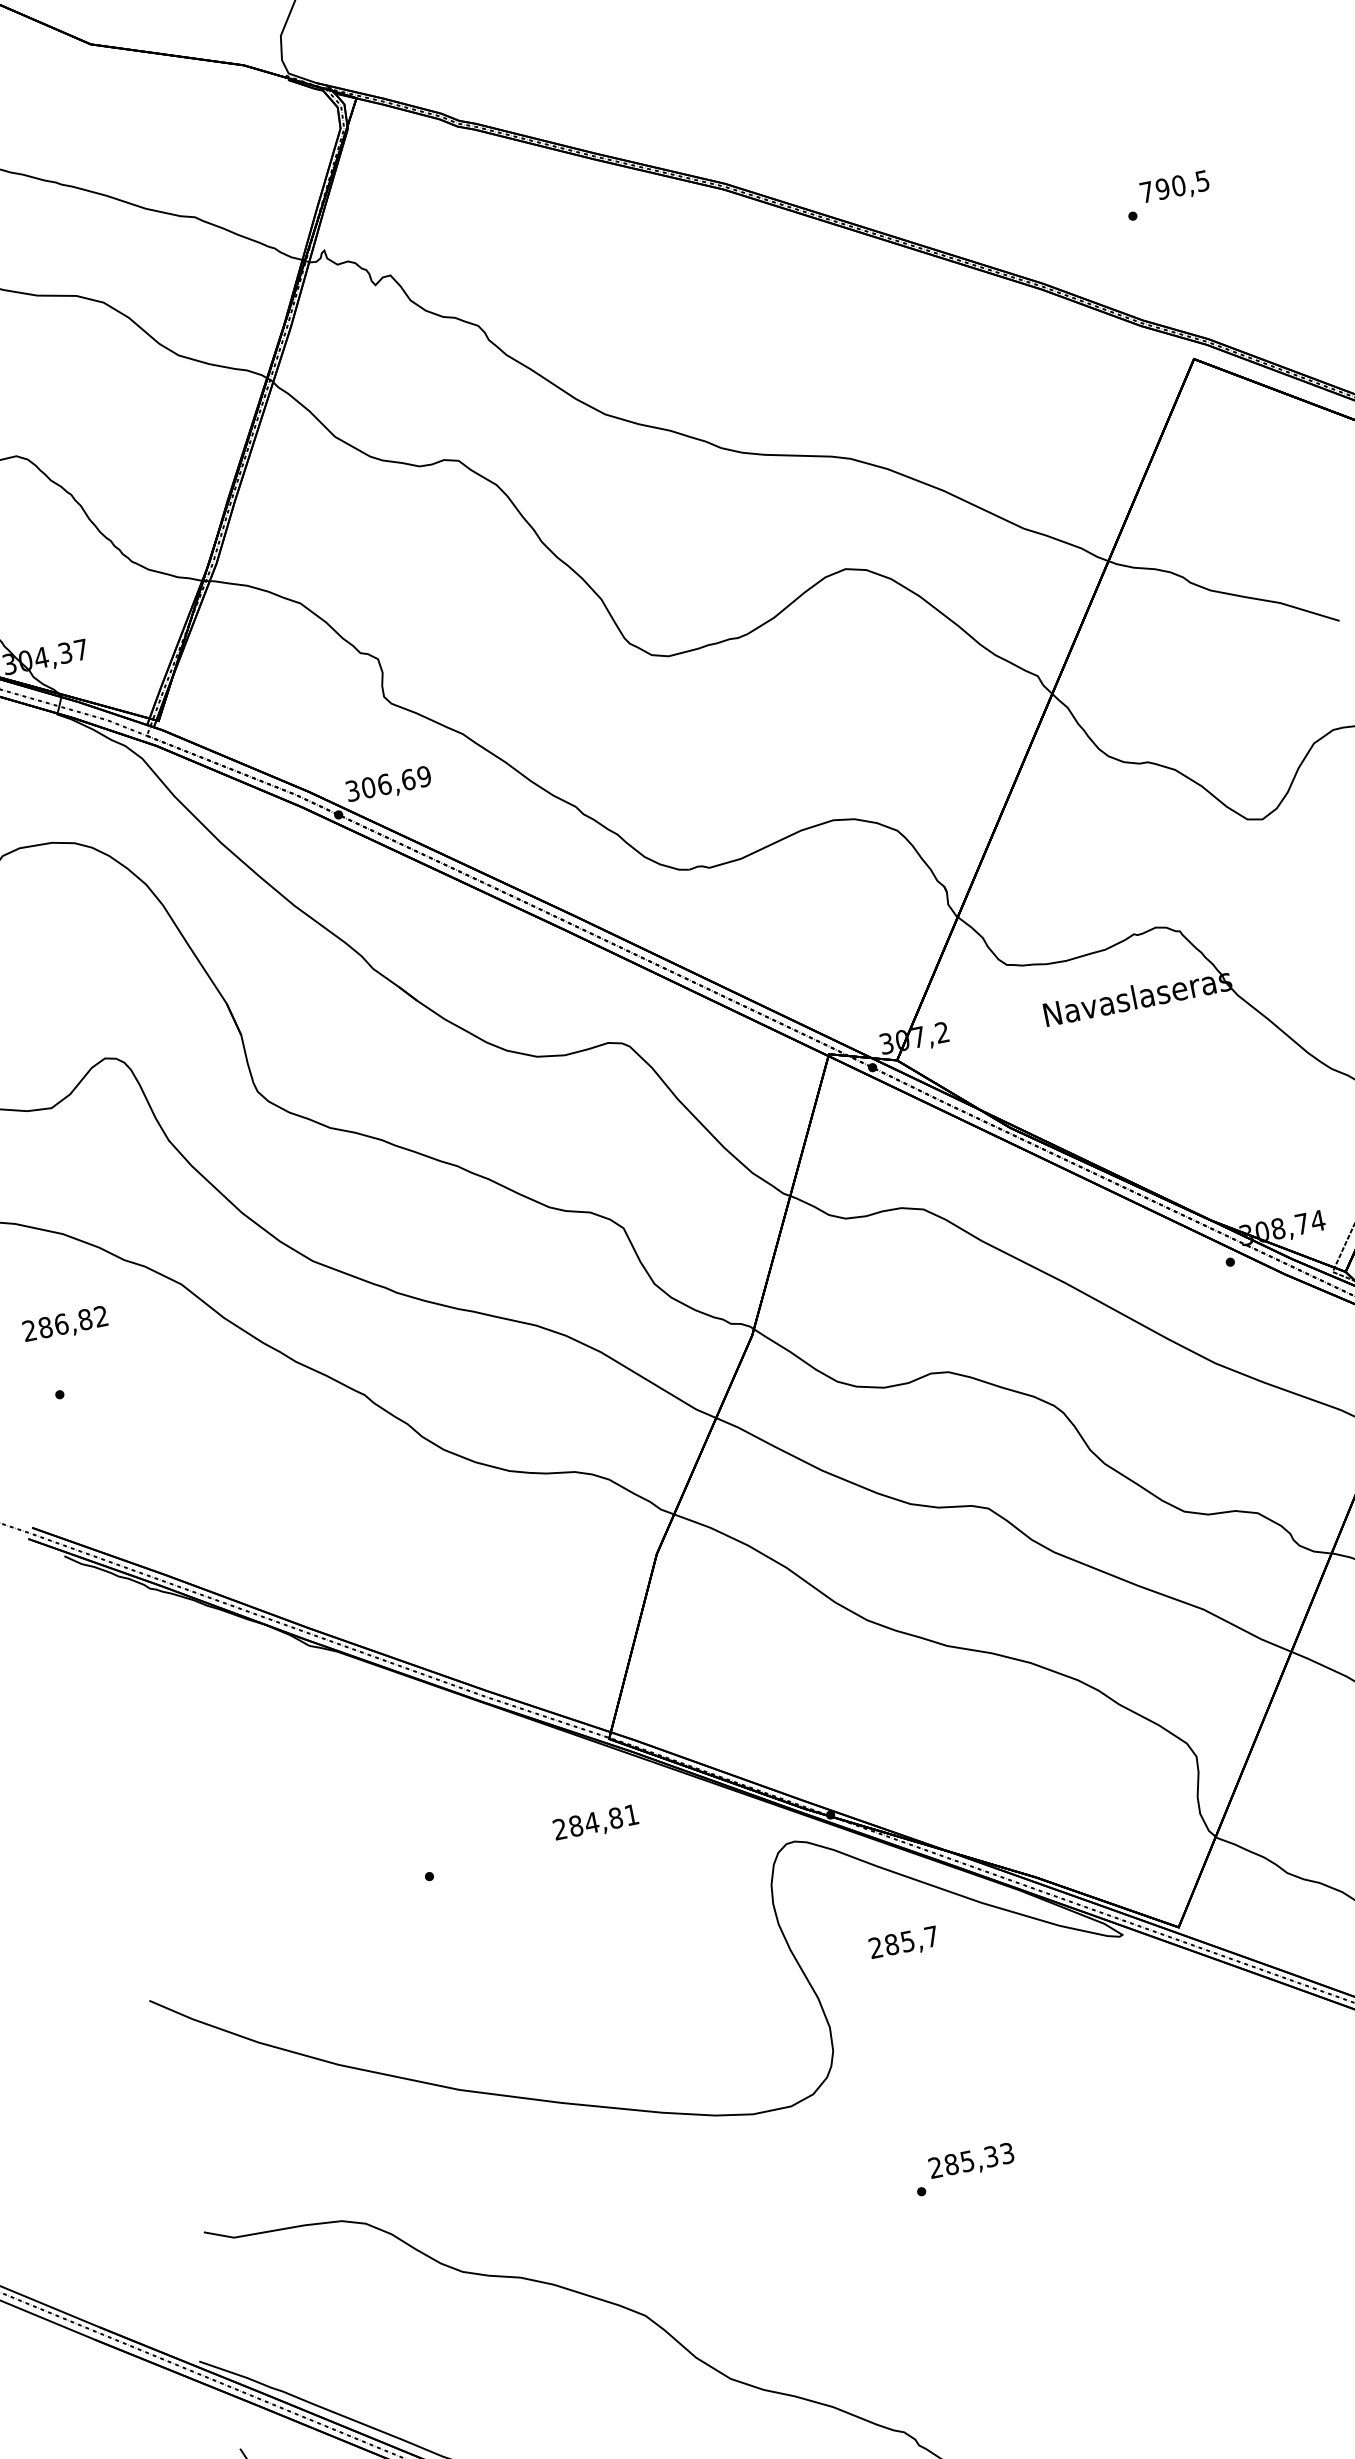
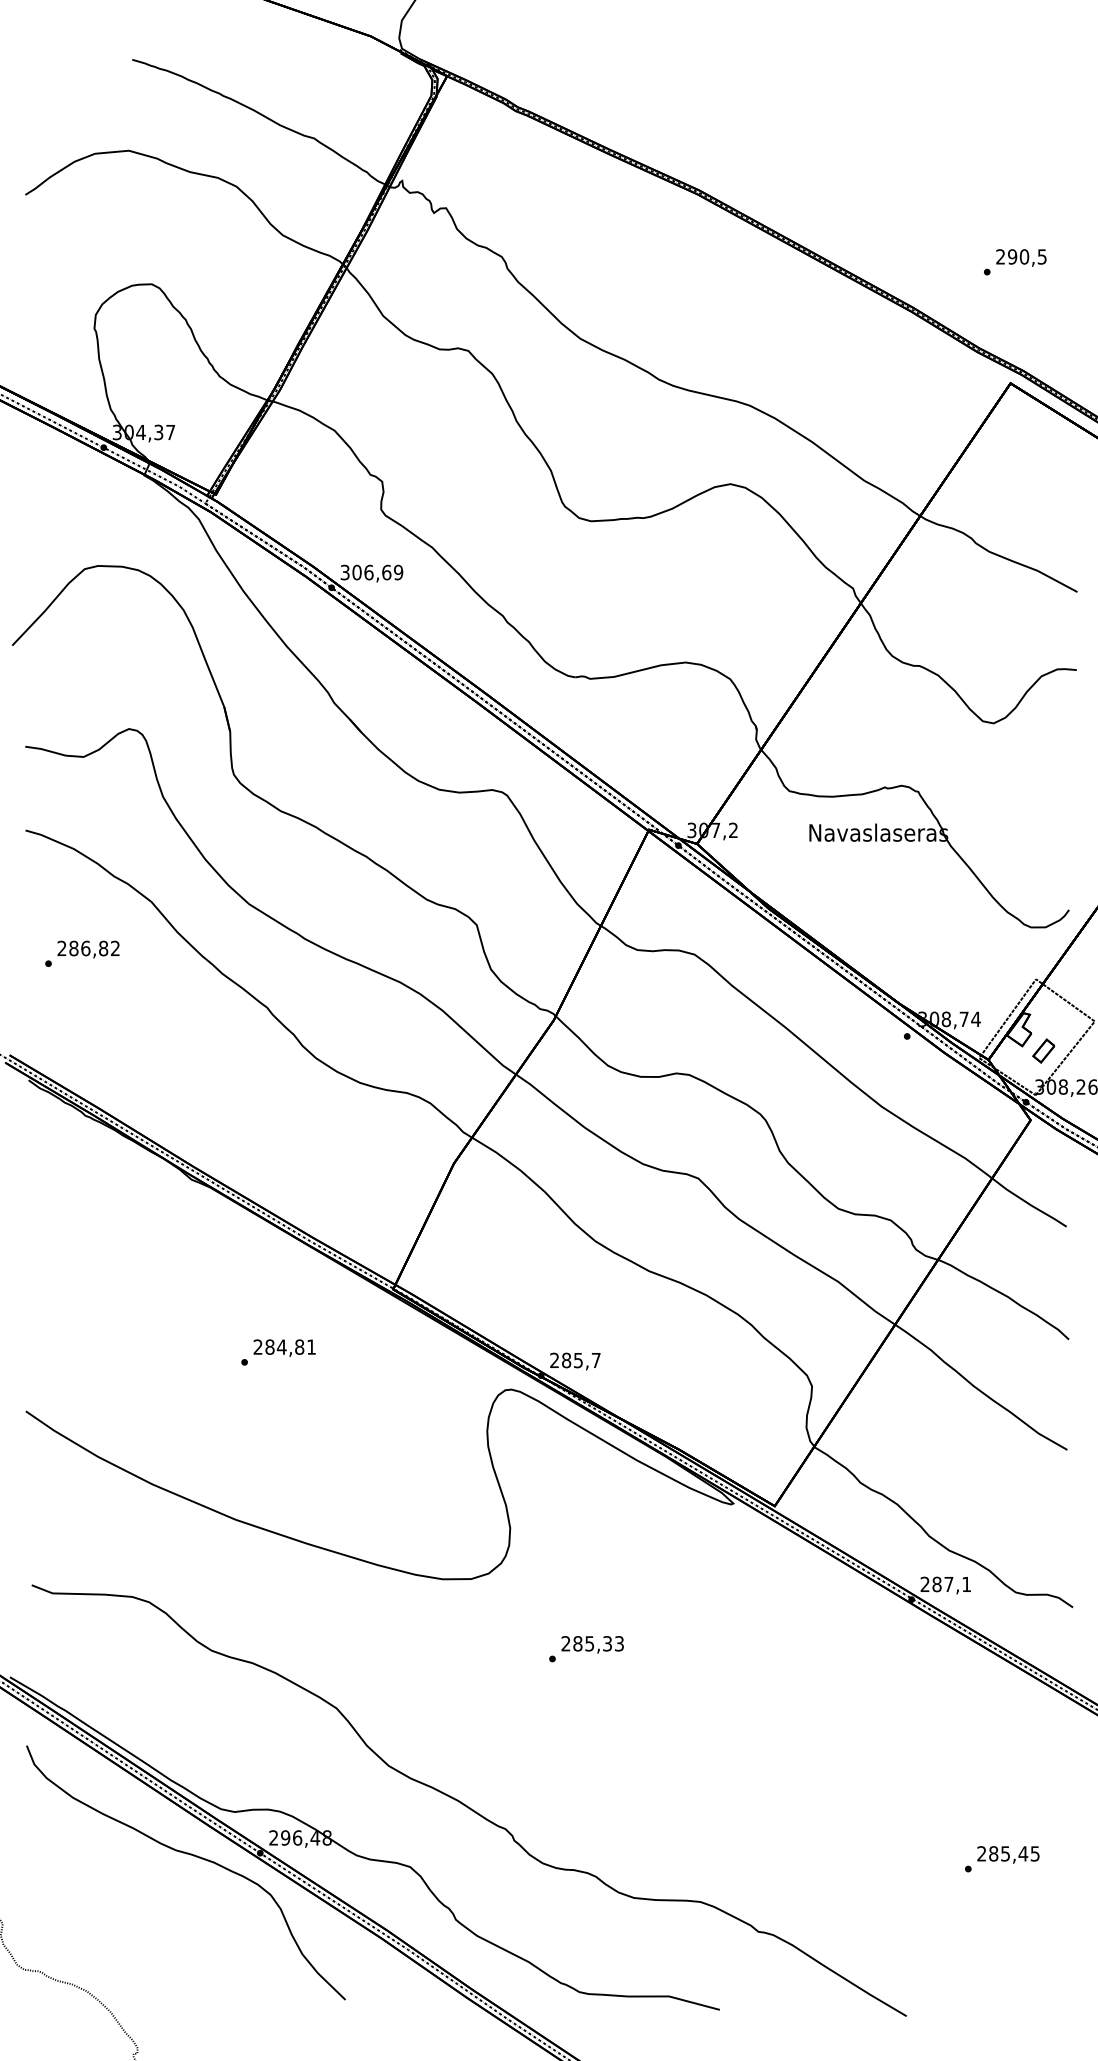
text: (1146, 191) -> (1000, 256), 790,5 -> 290,5
text: (65, 1324) -> (88, 949), moved
text: (595, 1822) -> (284, 1347), moved
text: (904, 1943) -> (575, 1361), moved

